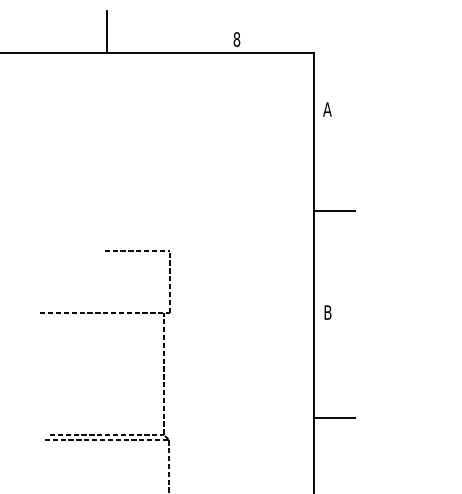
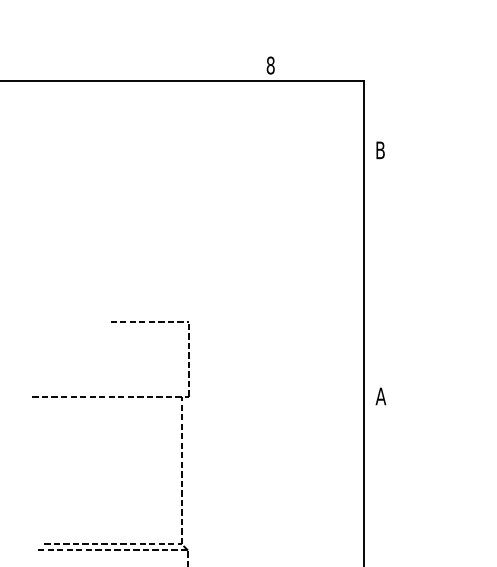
line: (107, 31) -> (113, 55), removed
text: (327, 109) -> (380, 150), A -> B
line: (333, 211) -> (387, 273), removed
text: (327, 312) -> (380, 396), B -> A
line: (333, 417) -> (387, 523), removed

